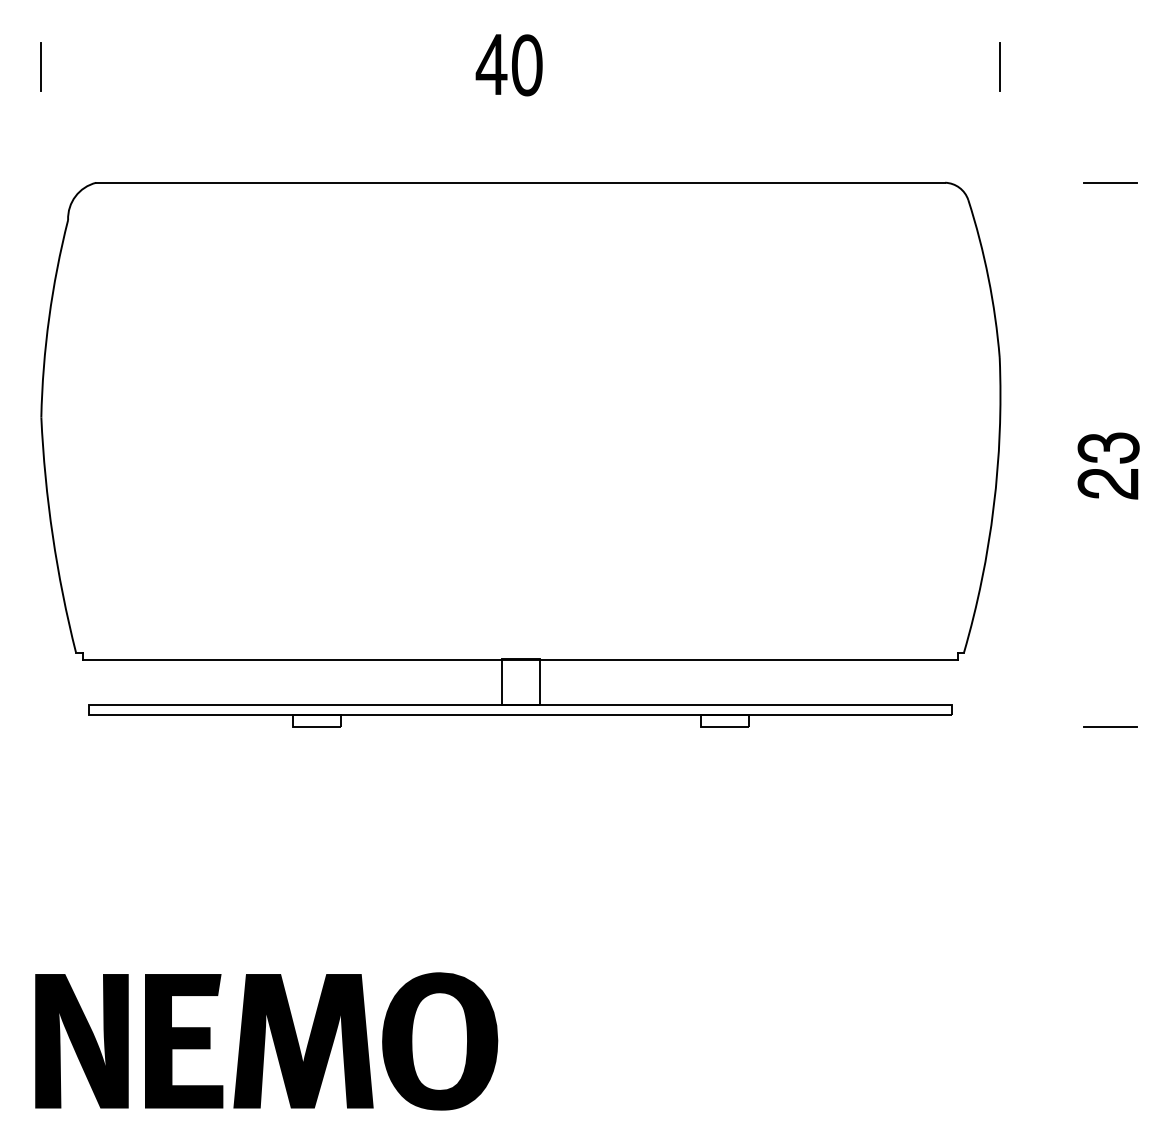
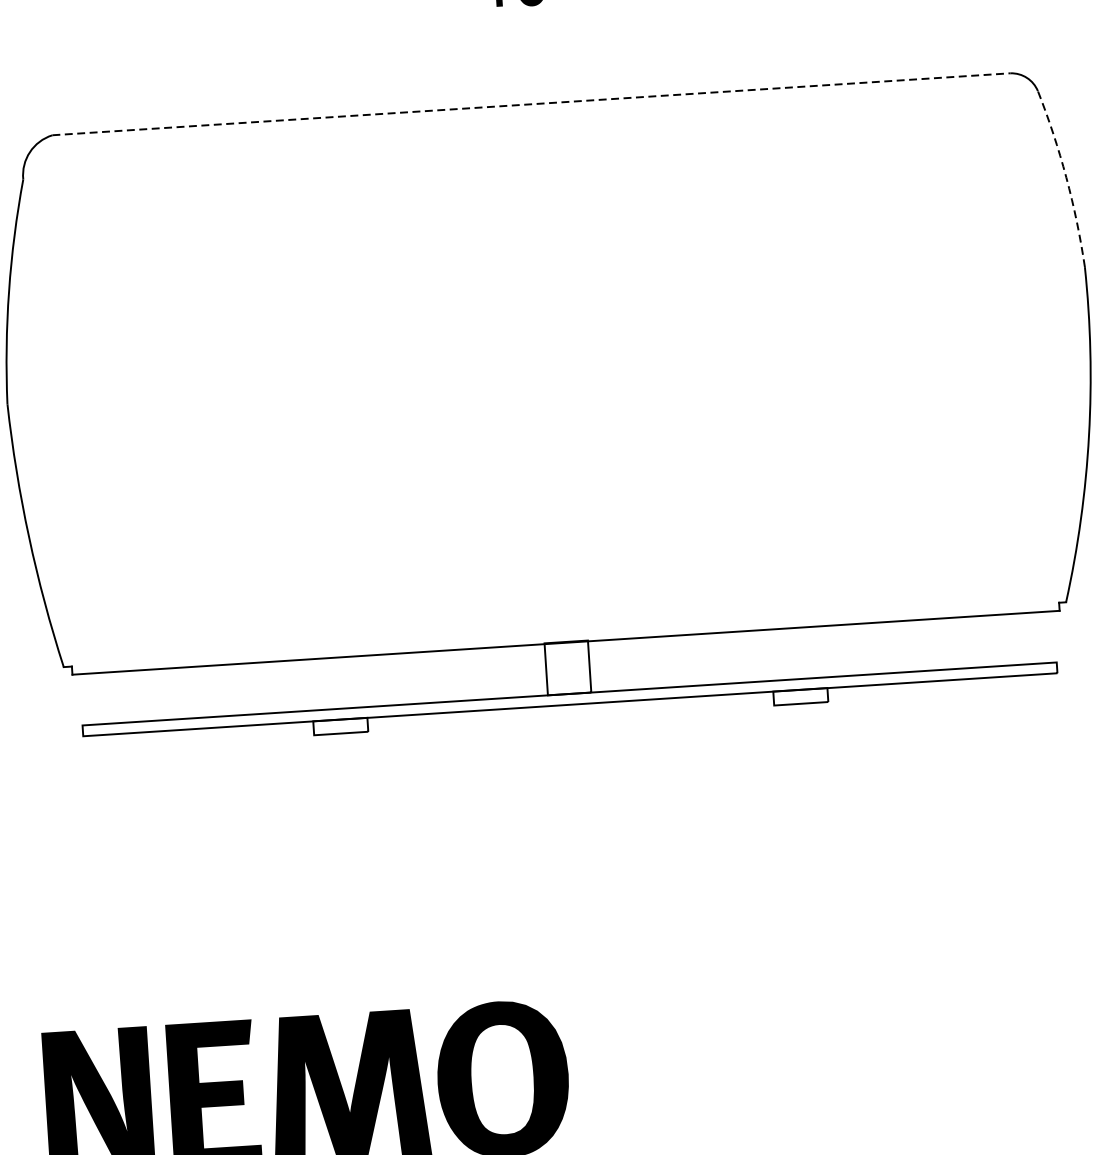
line: (521, 182) -> (532, 103), solid -> dashed
arc: (988, 278) -> (1066, 178), solid -> dashed

